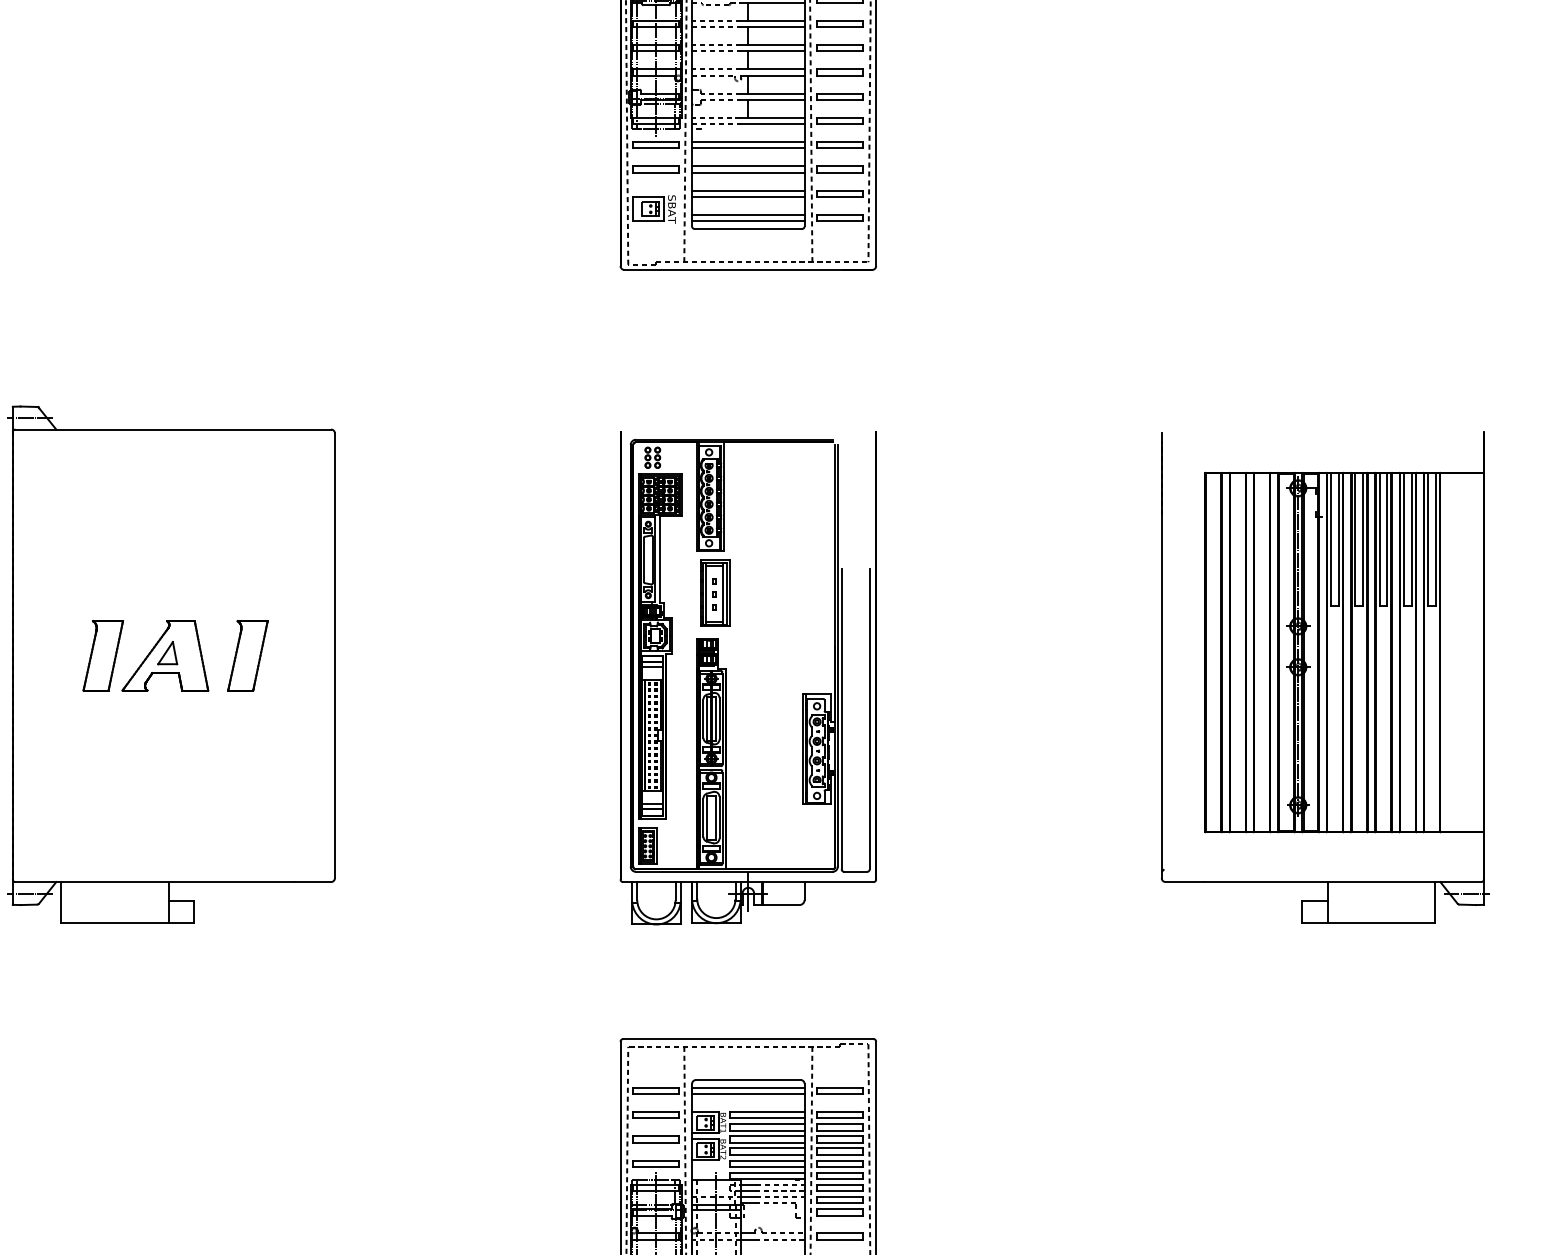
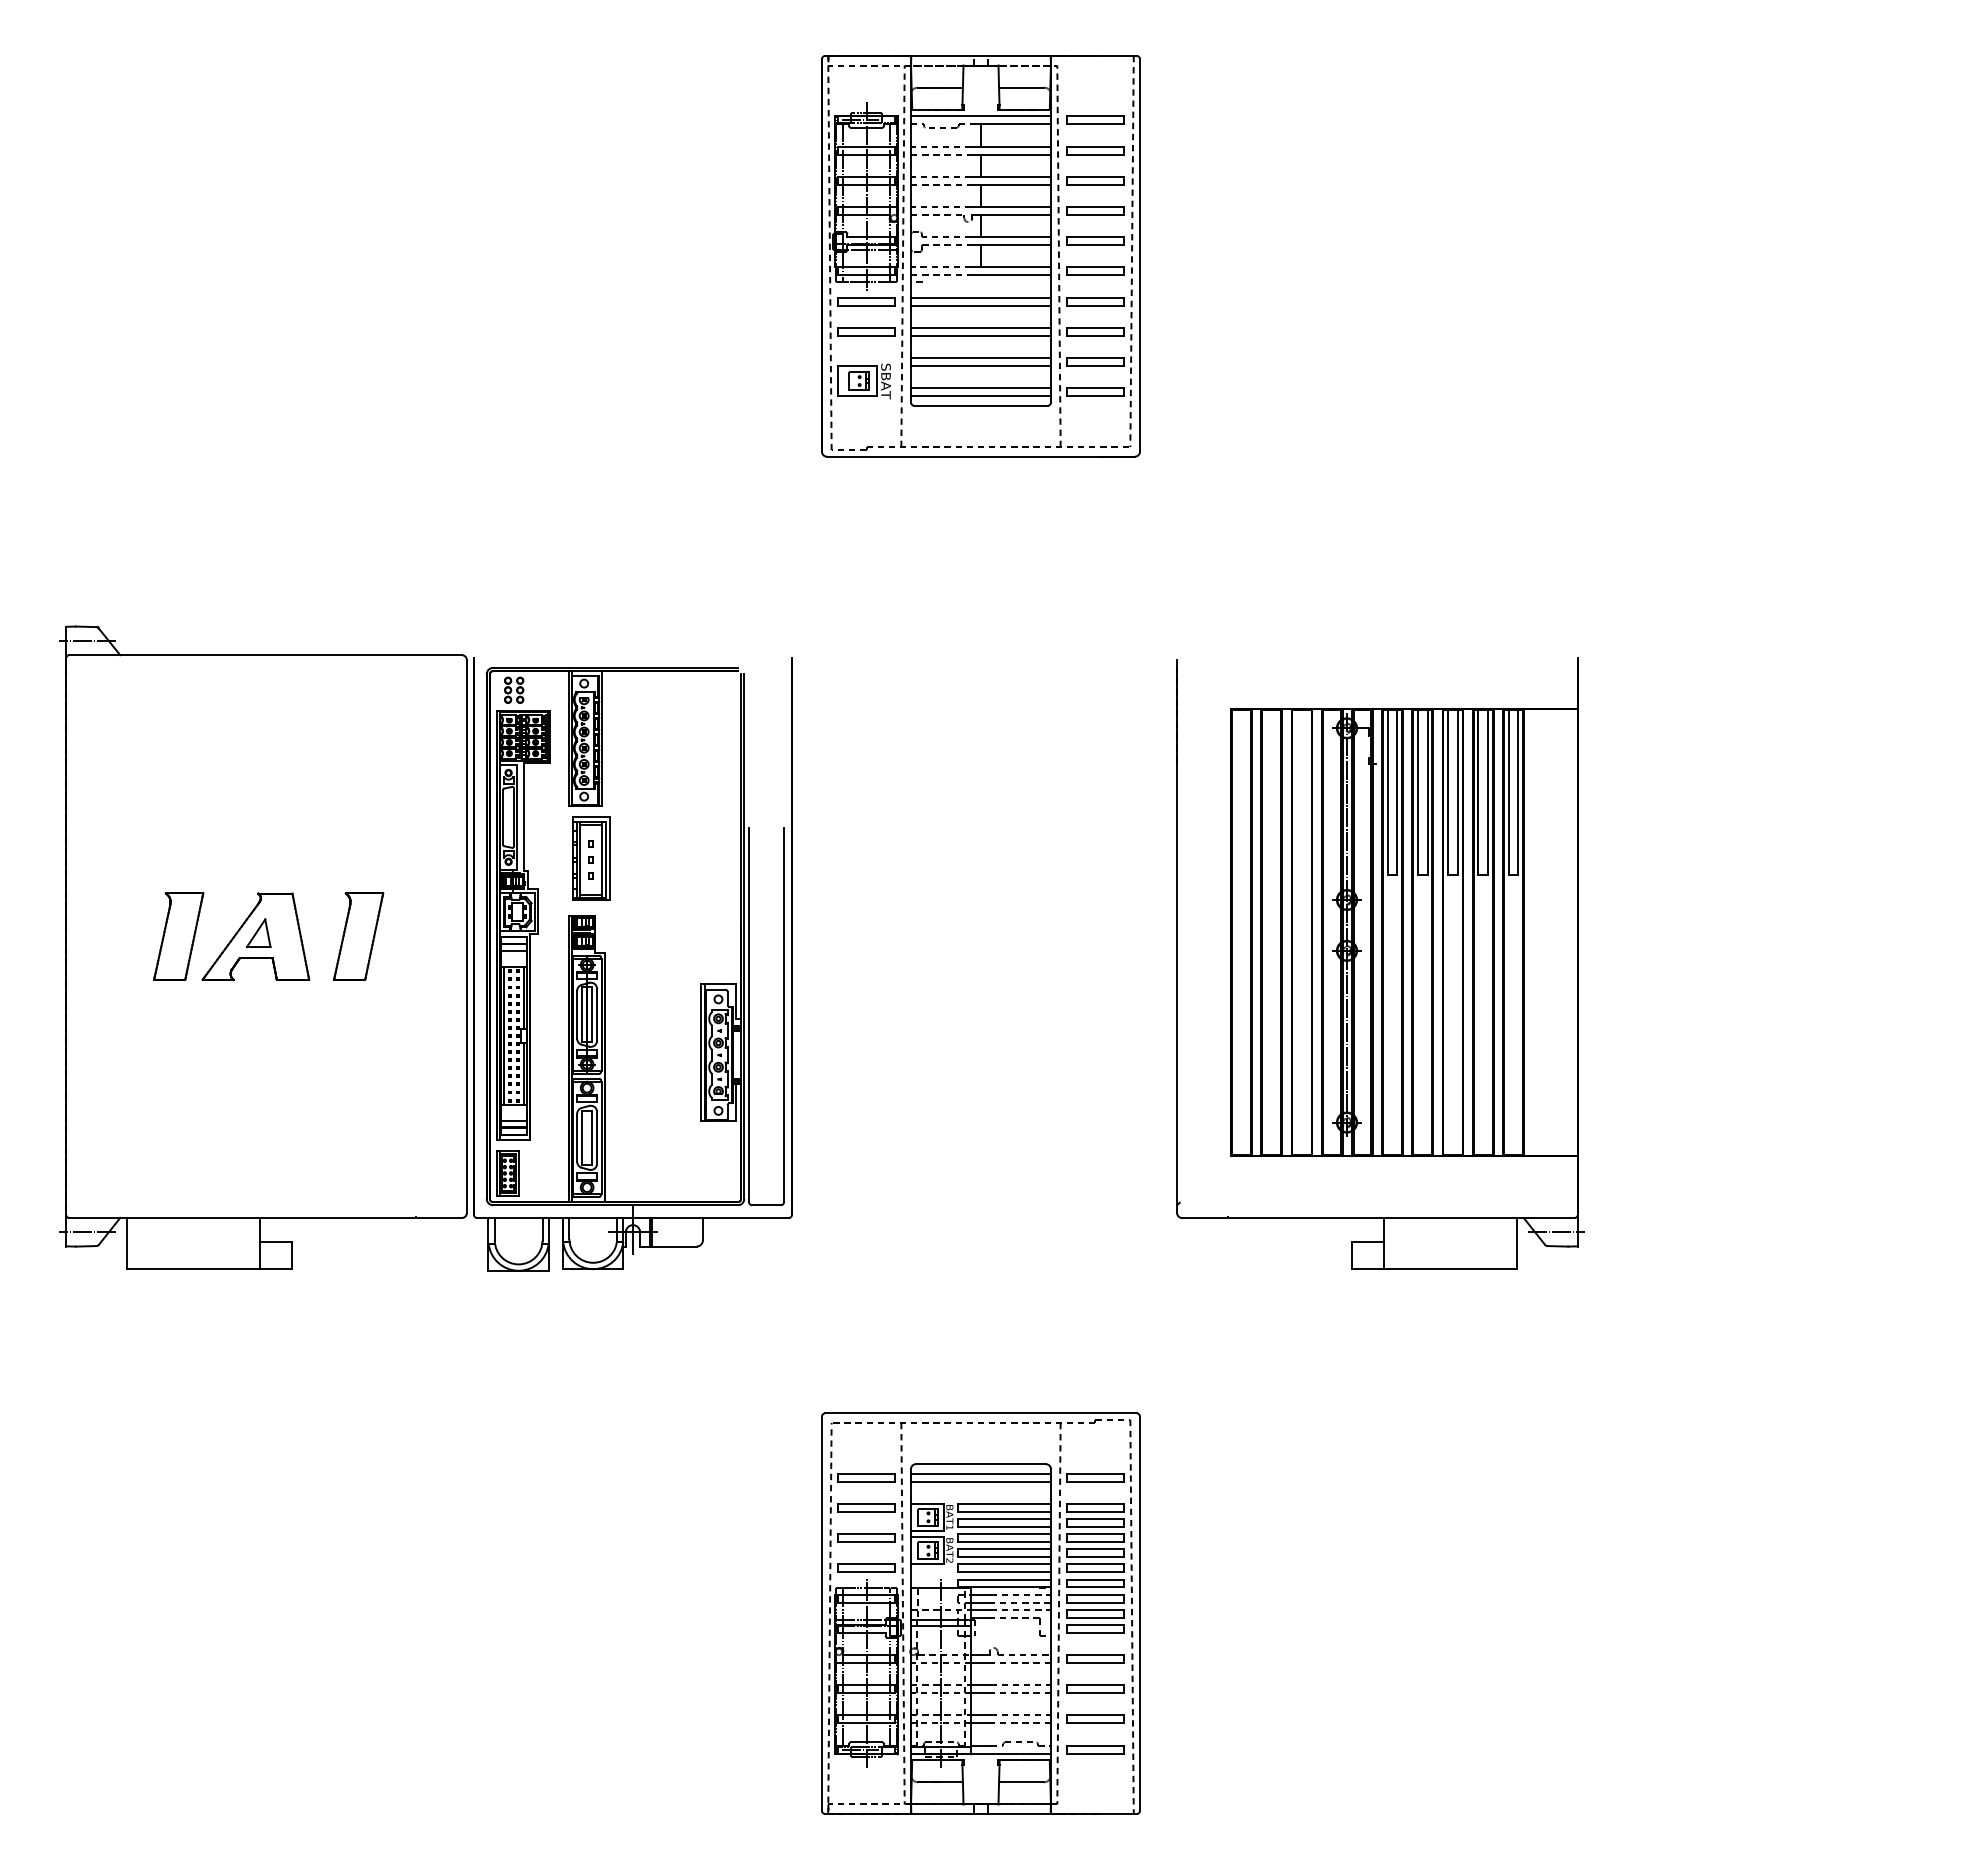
part: (1325, 677) -> (1380, 963), moved
part: (726, 678) -> (605, 964), moved

